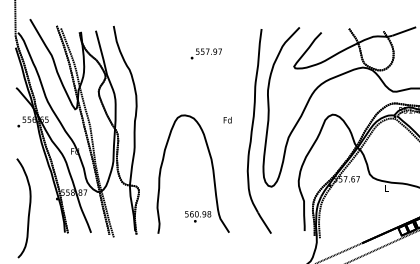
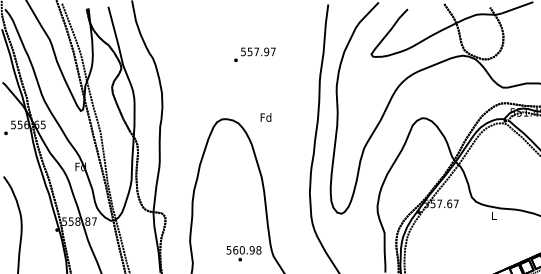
text: (205, 53) -> (253, 54), moved
text: (227, 119) -> (265, 116), moved

